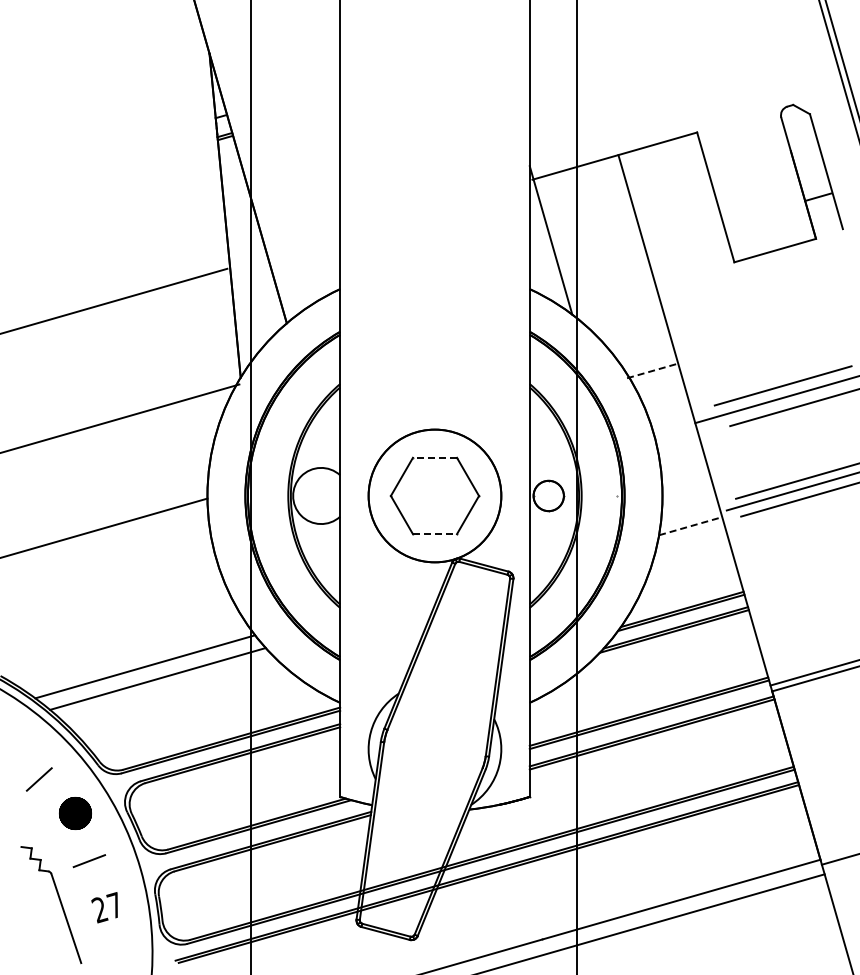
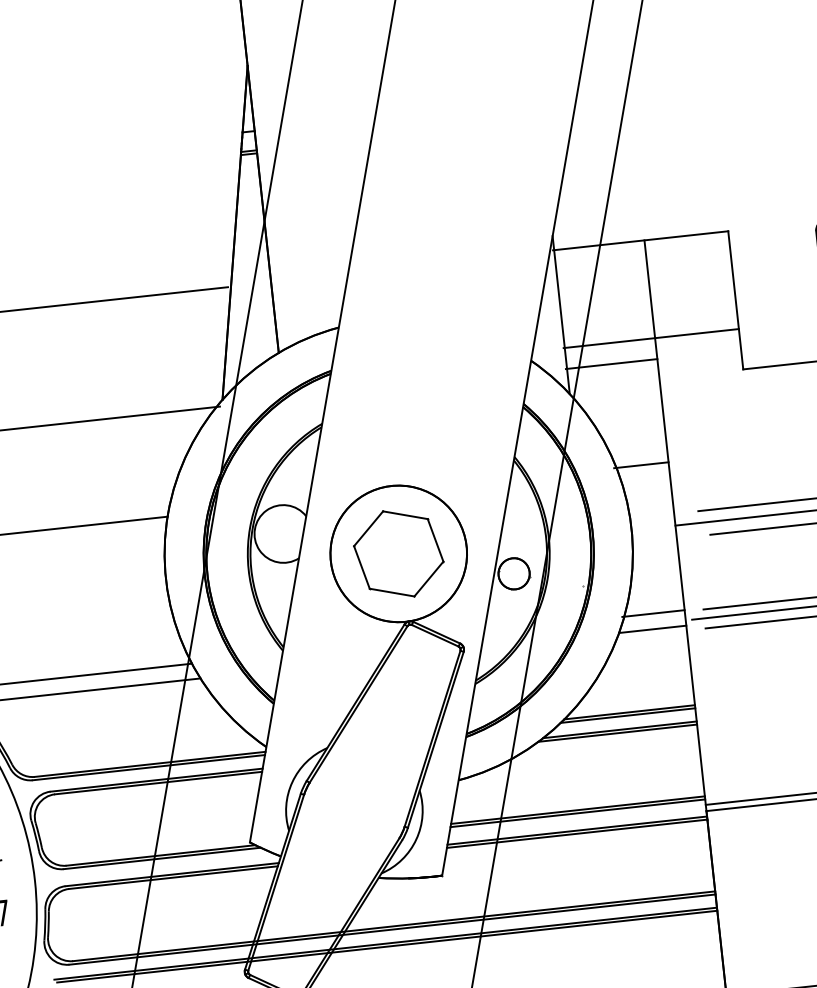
line: (640, 247) -> (650, 337), added
line: (607, 278) -> (611, 363), added
line: (652, 370) -> (641, 464), dashed -> solid
line: (434, 457) -> (405, 514), dashed -> solid
line: (688, 510) -> (653, 613), added
line: (690, 526) -> (652, 629), dashed -> solid
line: (435, 534) -> (392, 593), dashed -> solid

